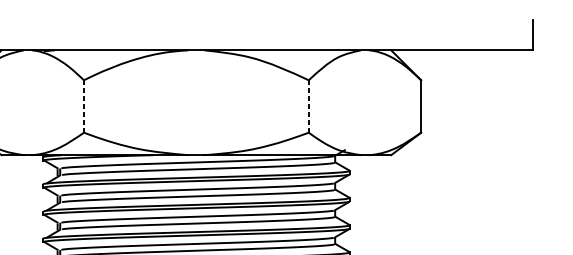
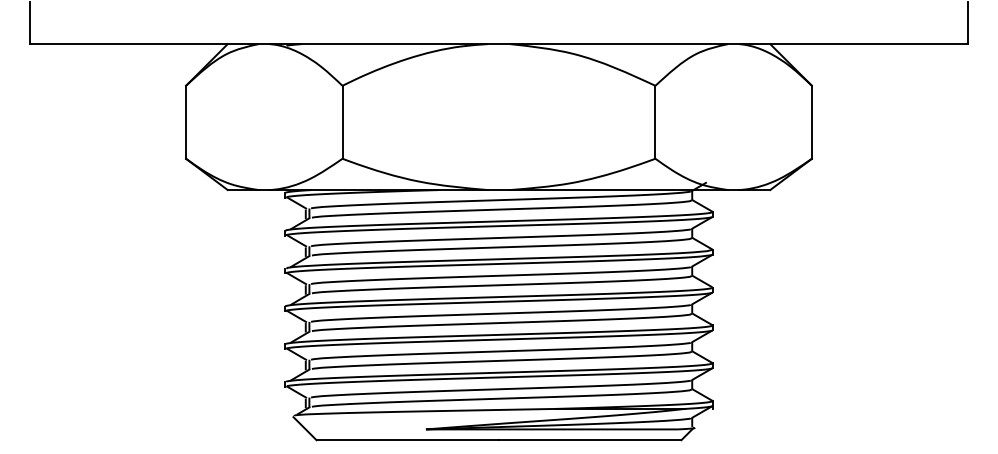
line: (83, 106) -> (342, 122), dashed -> solid
line: (308, 106) -> (655, 122), dashed -> solid

